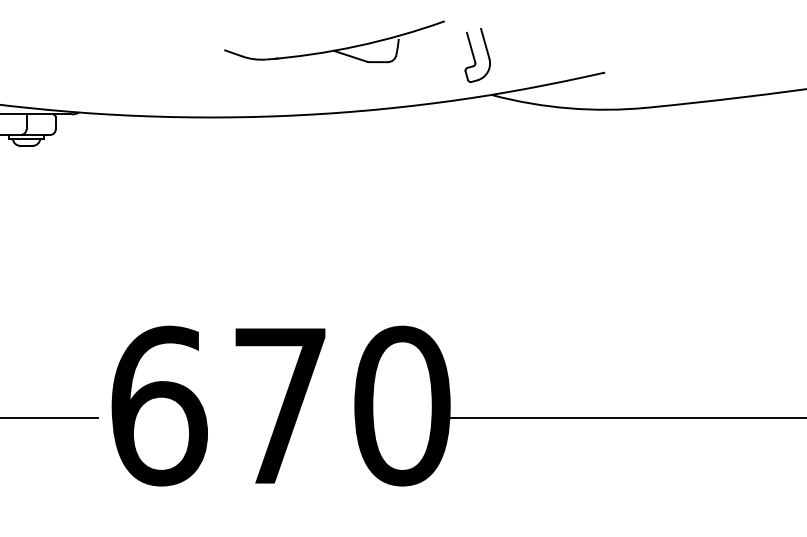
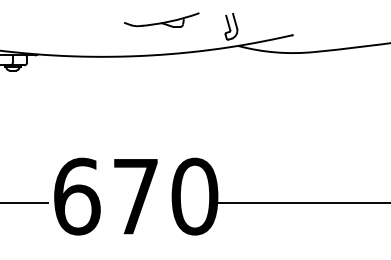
part: (333, 40) -> (161, 19), size x0.7

